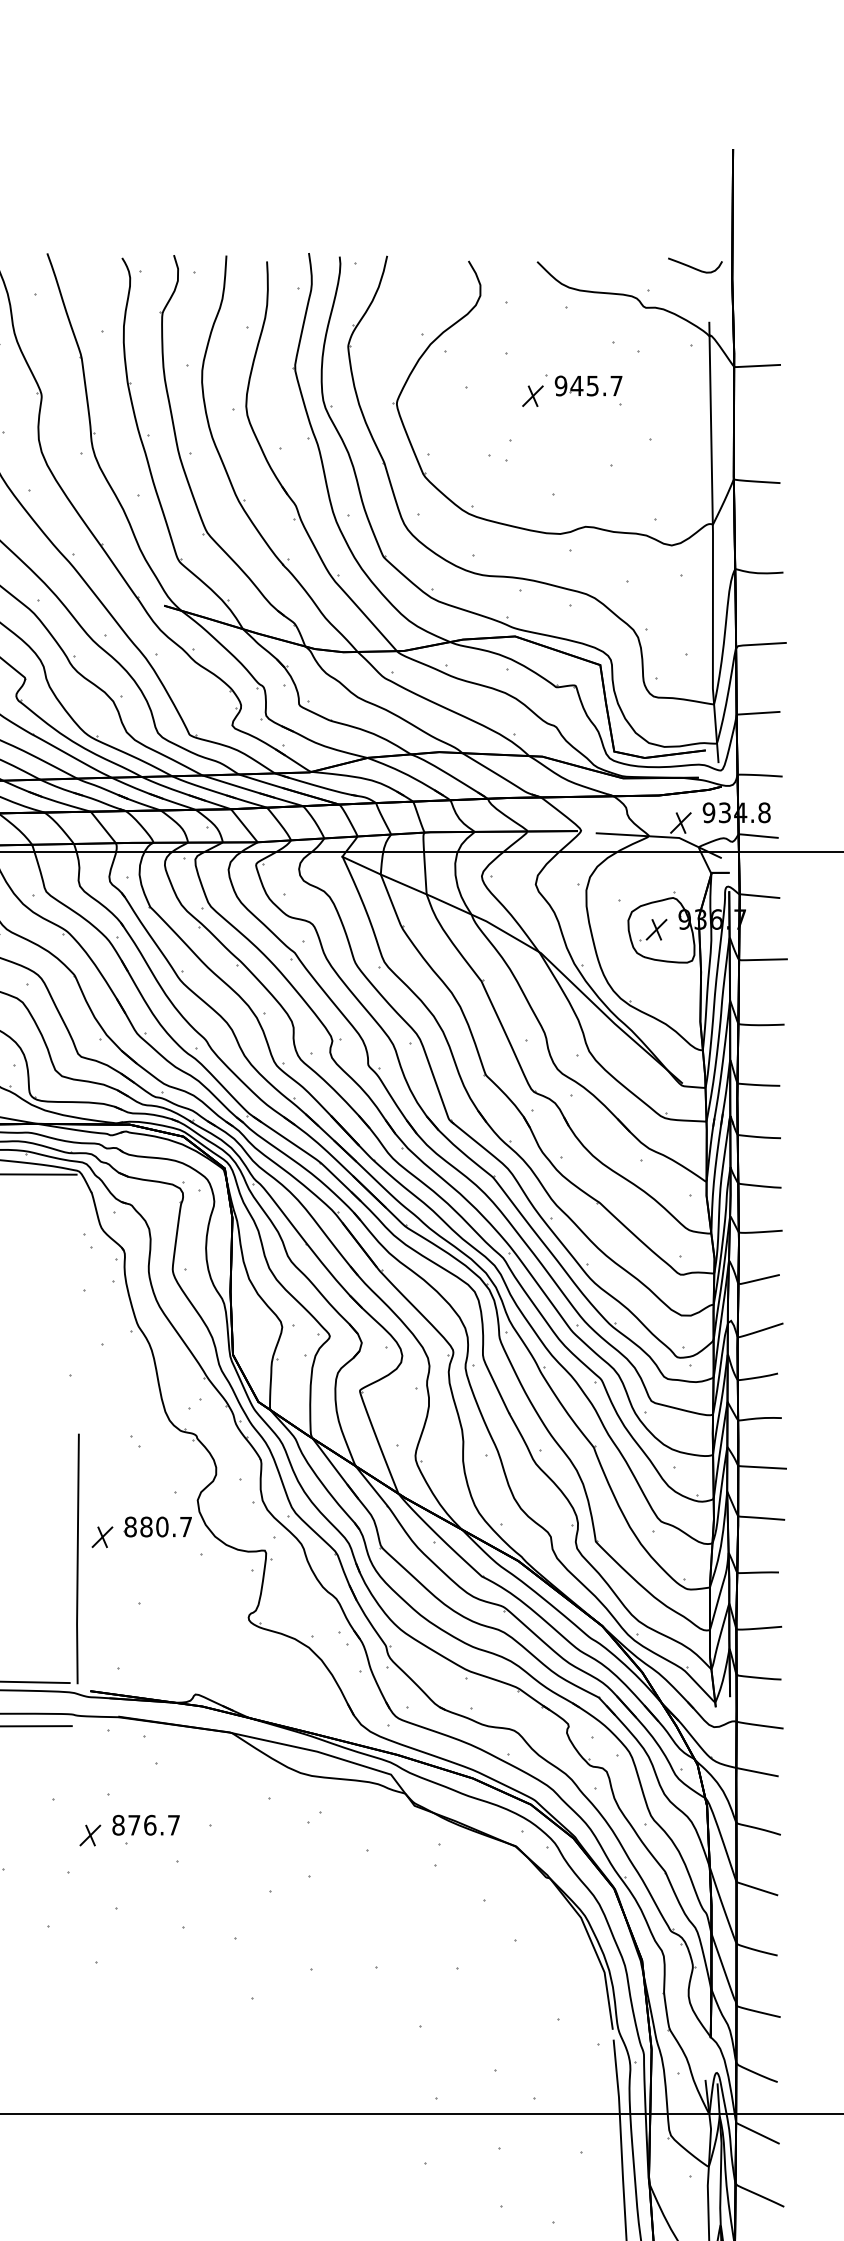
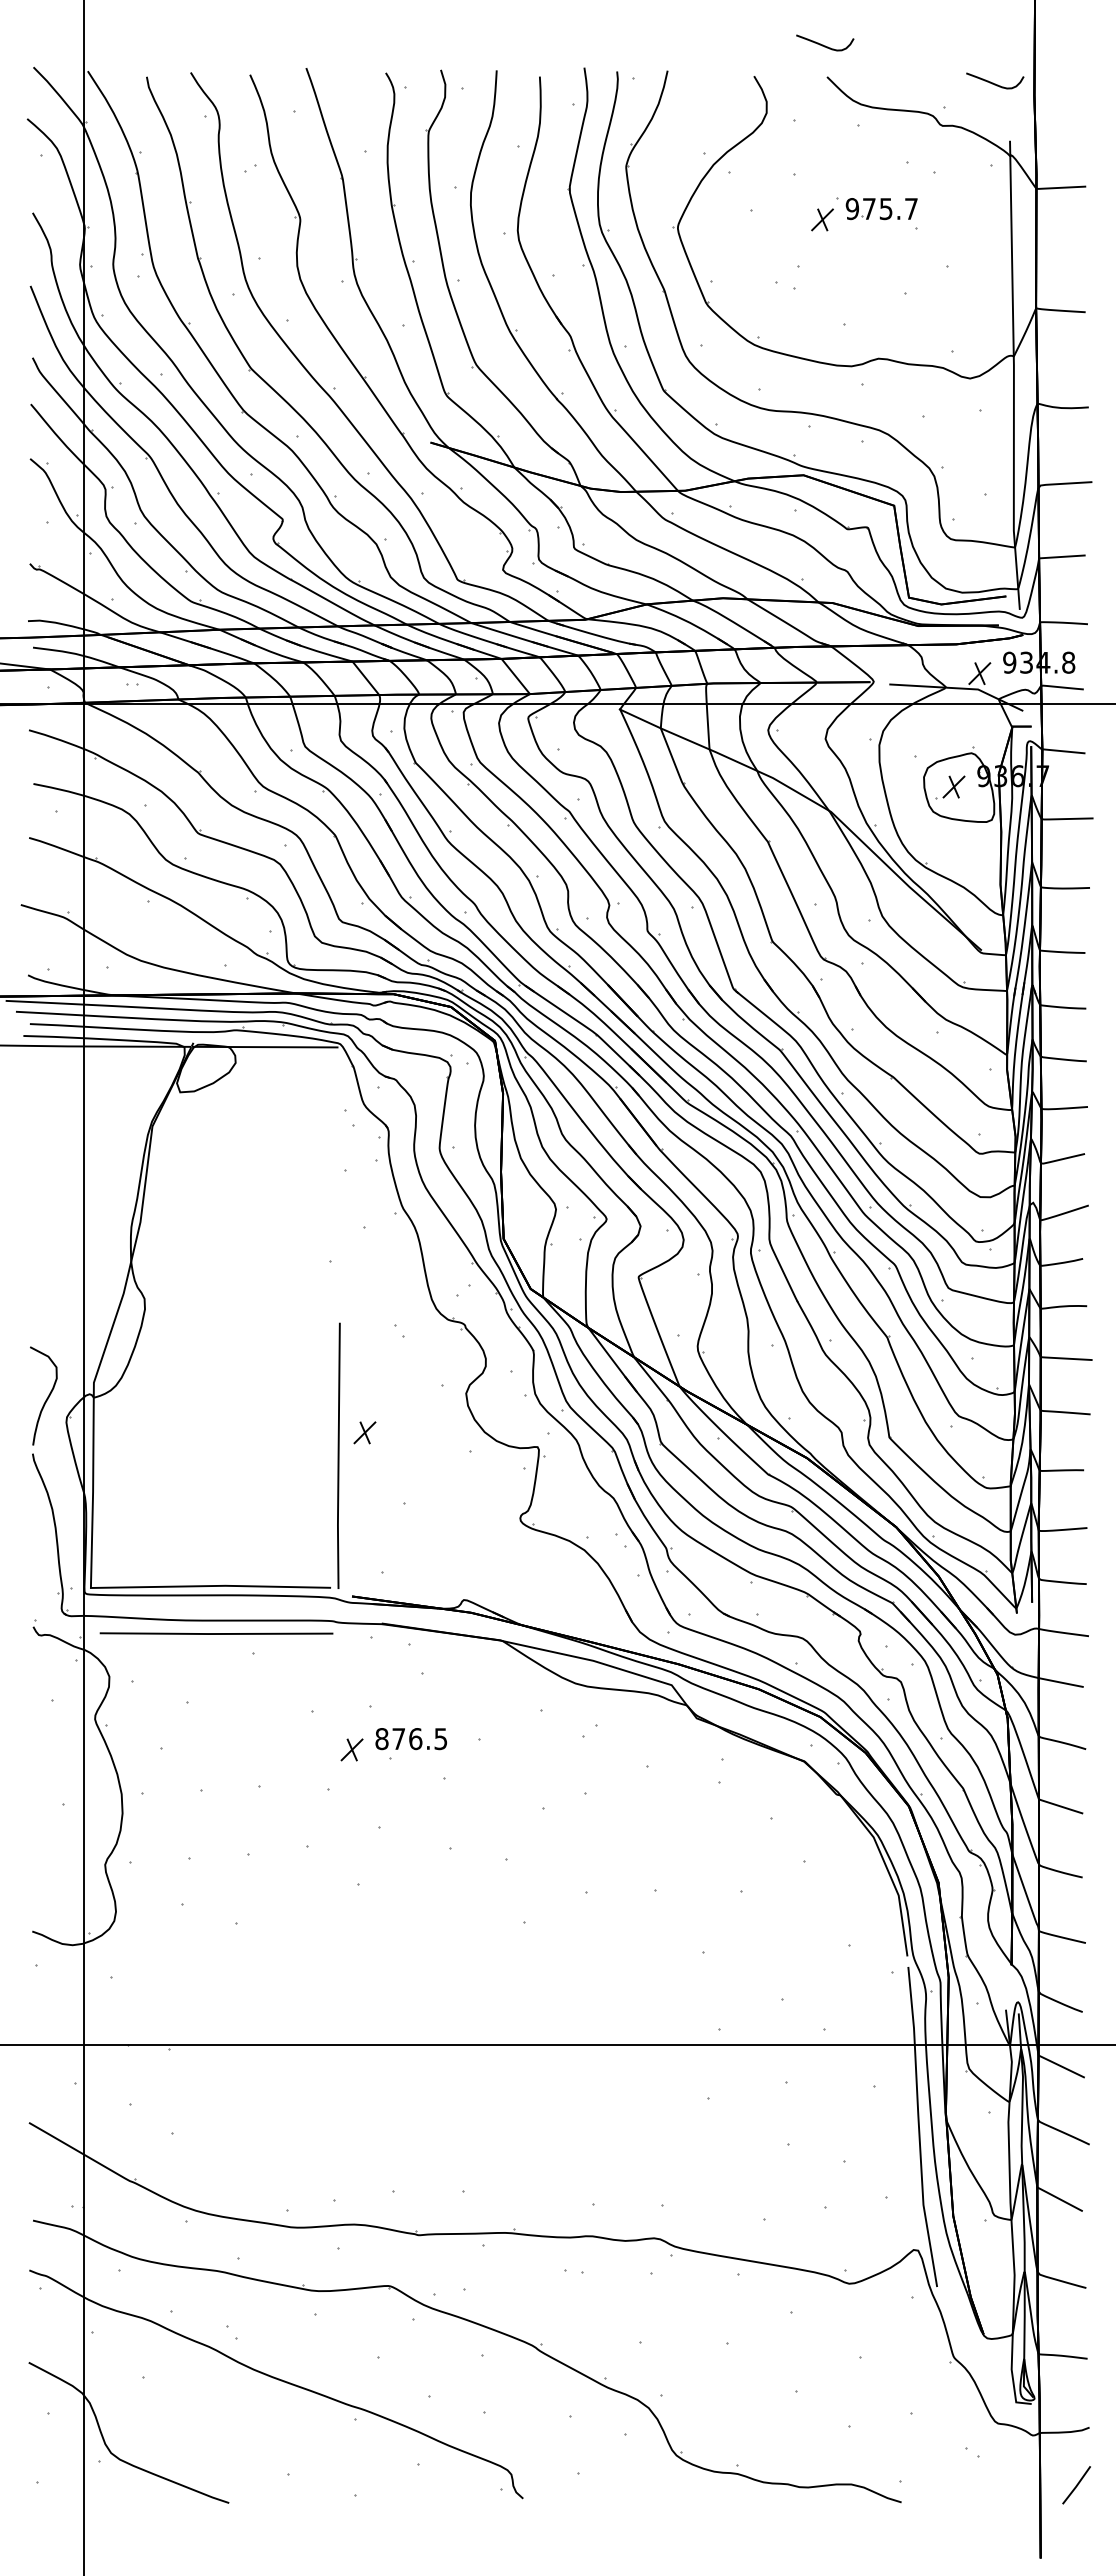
curve: (533, 231) -> (823, 44), added
text: (577, 385) -> (869, 208), 945.7 -> 975.7
part: (157, 1526) -> (423, 1421), removed
text: (173, 1825) -> (440, 1739), 876.7 -> 876.5

